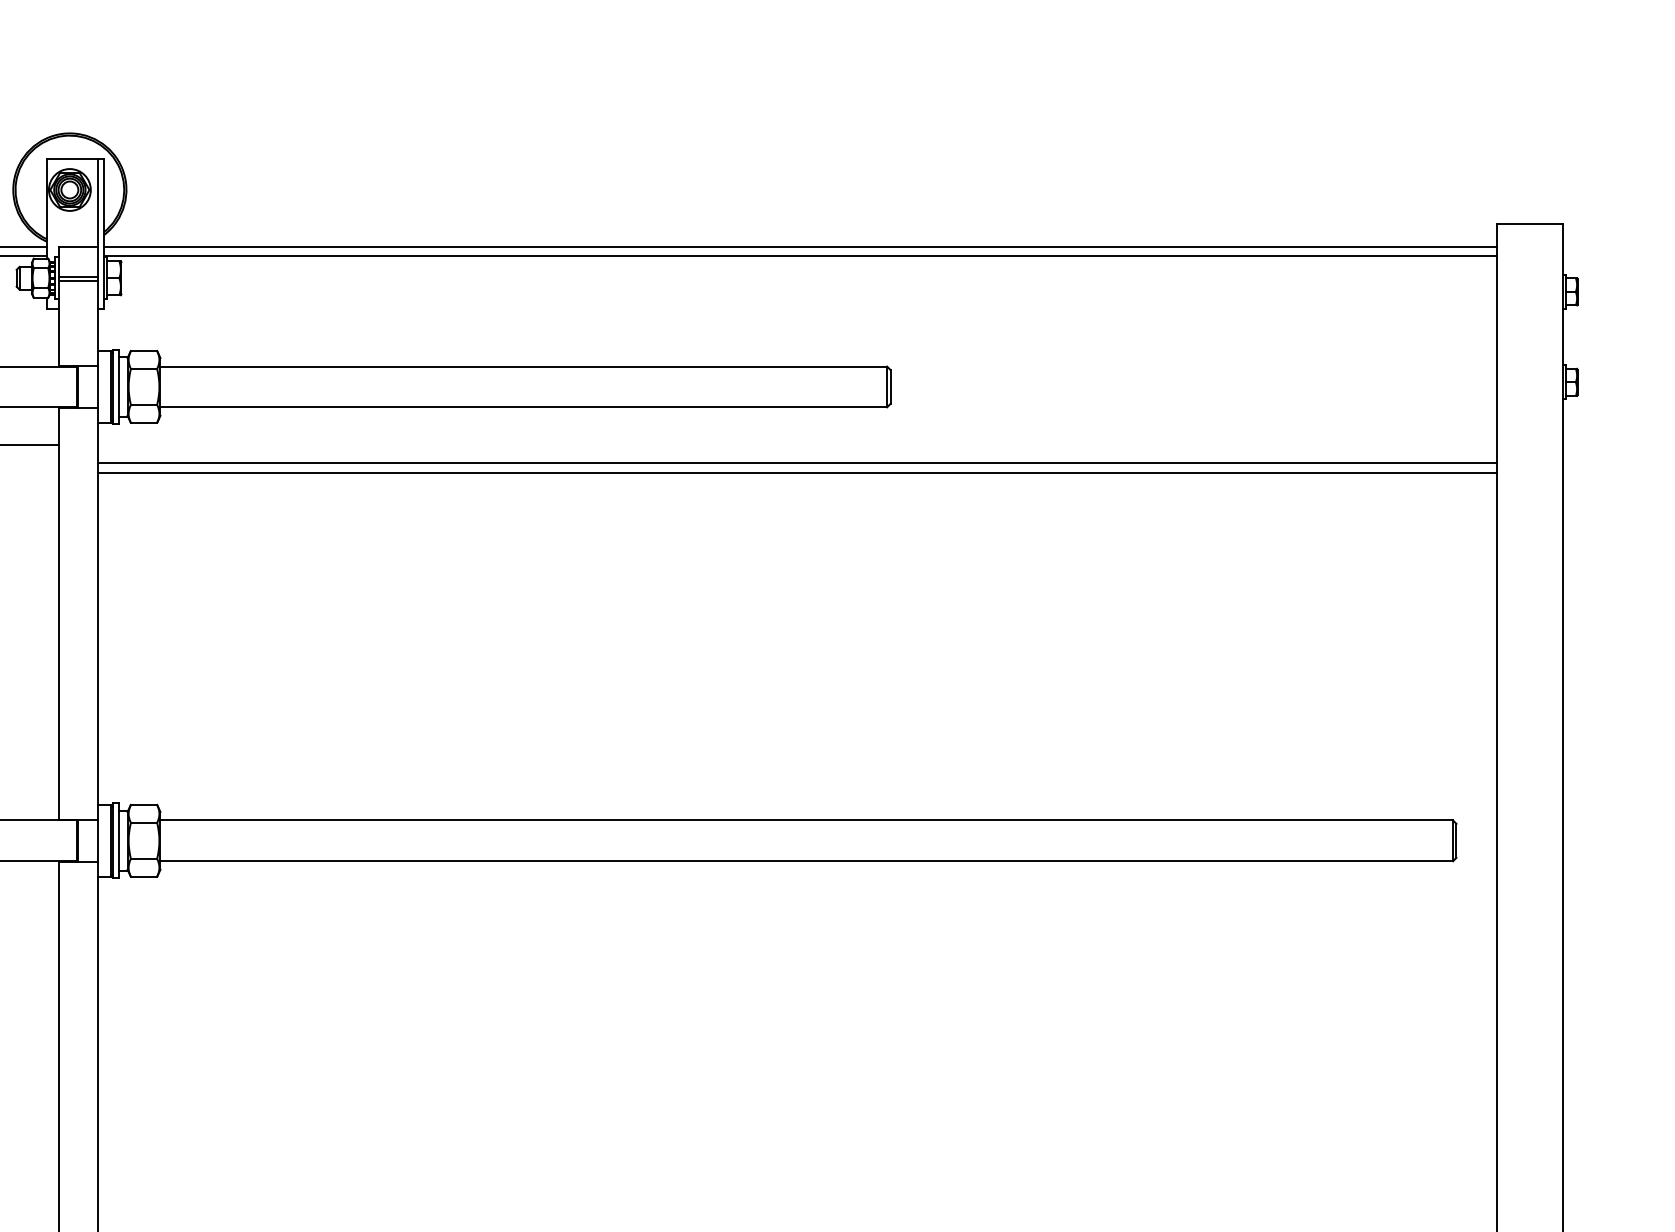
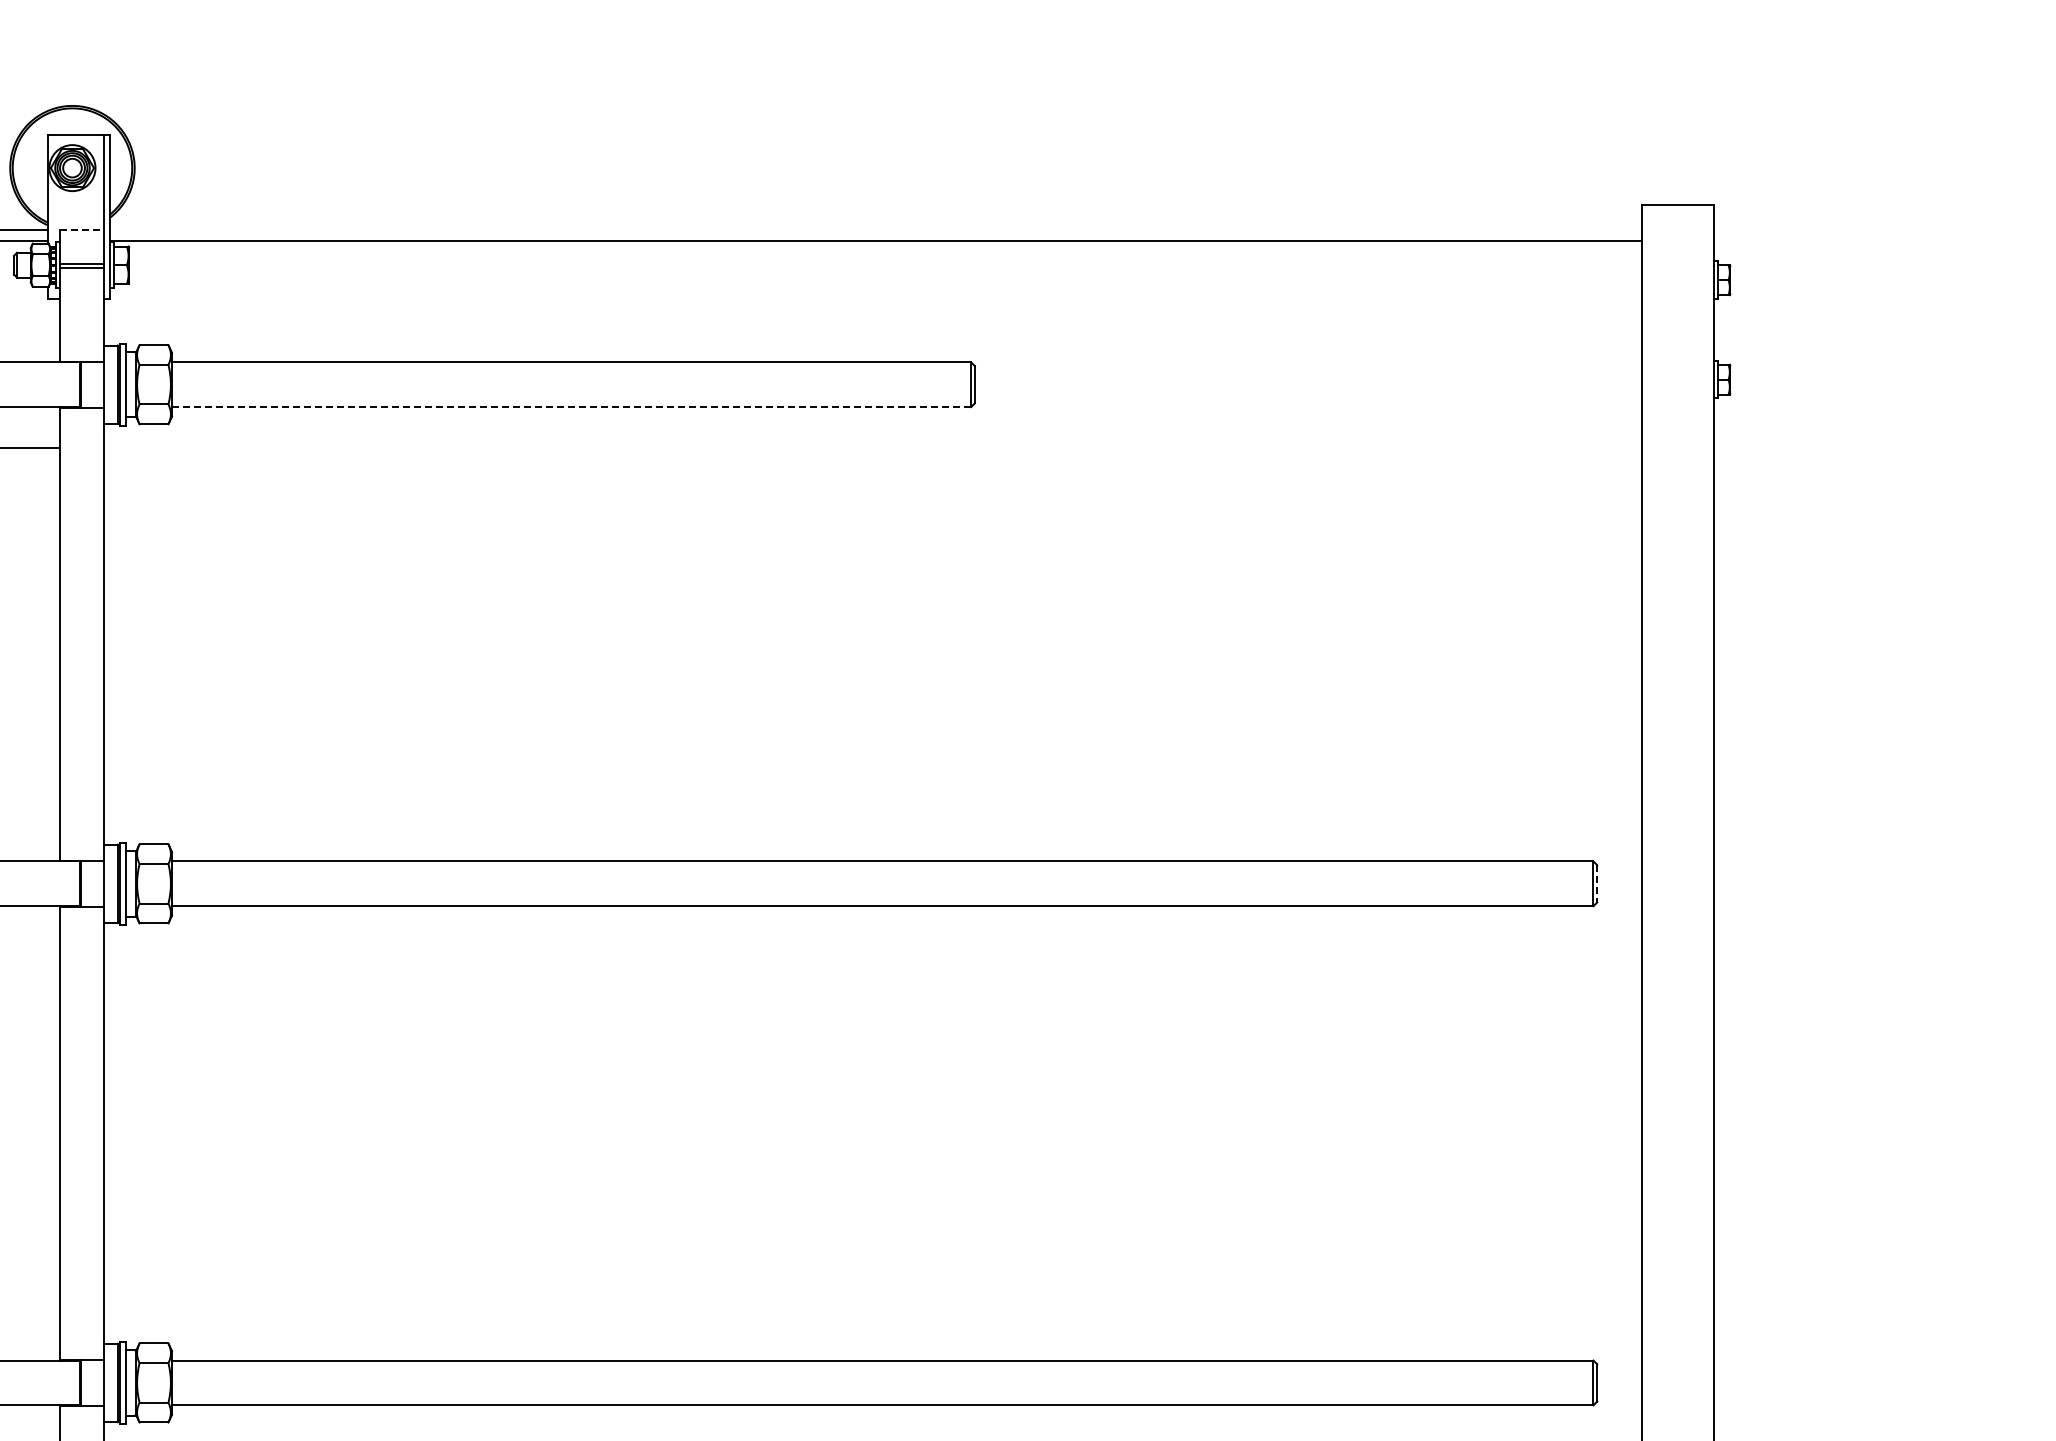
line: (78, 246) -> (81, 230), solid -> dashed
line: (800, 246) -> (875, 230), removed
line: (523, 407) -> (571, 407), solid -> dashed
line: (797, 463) -> (872, 468), removed
line: (797, 473) -> (872, 479), removed
line: (1456, 840) -> (1597, 883), solid -> dashed

